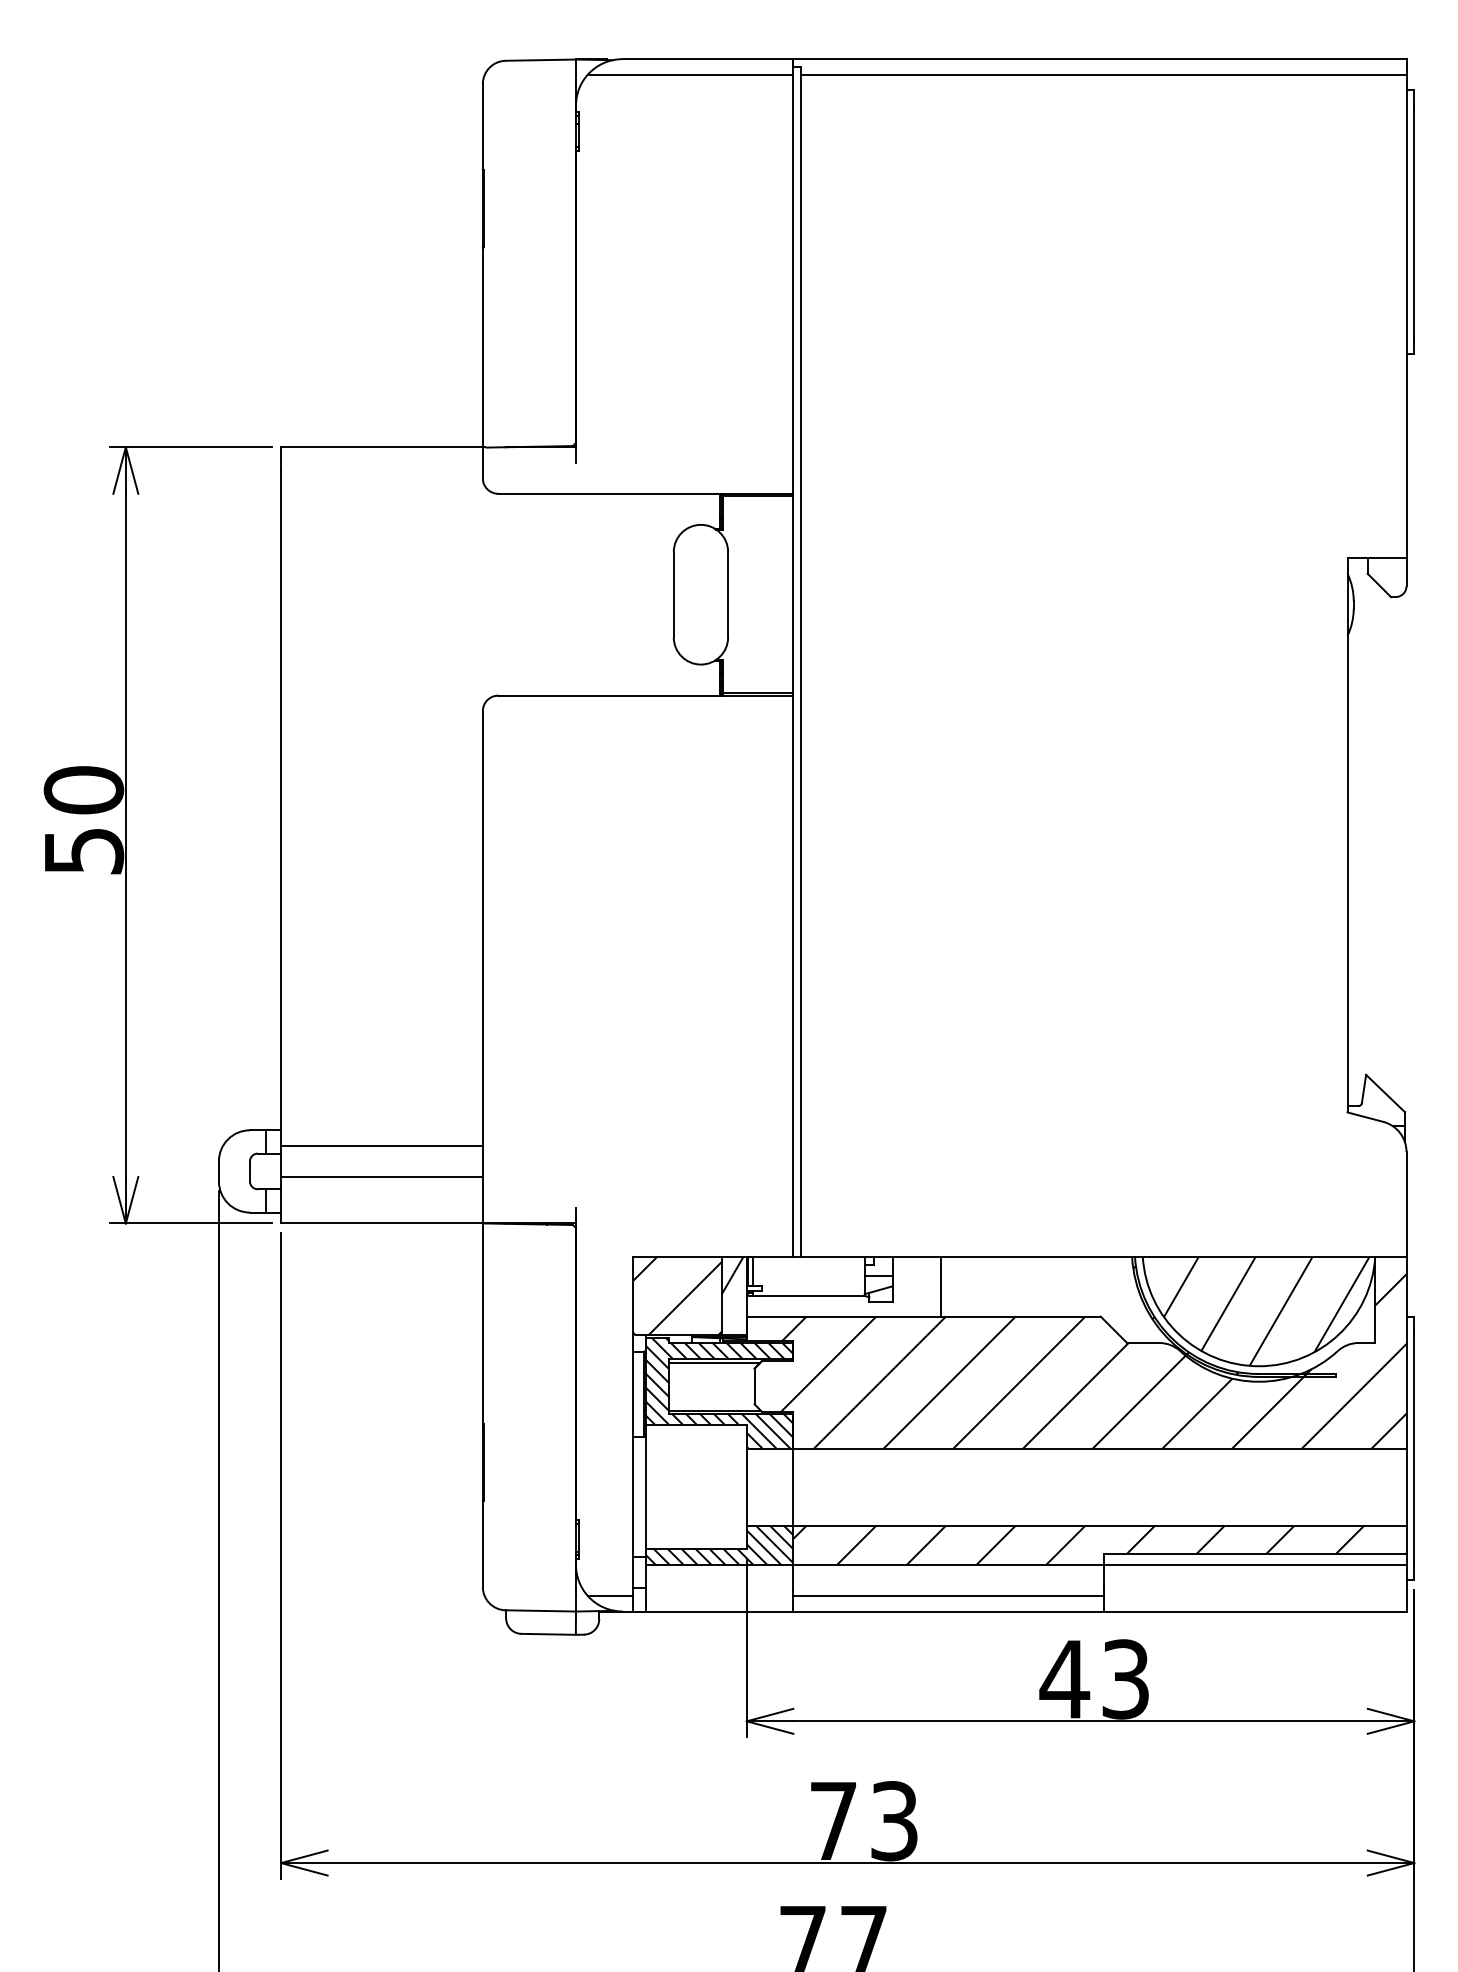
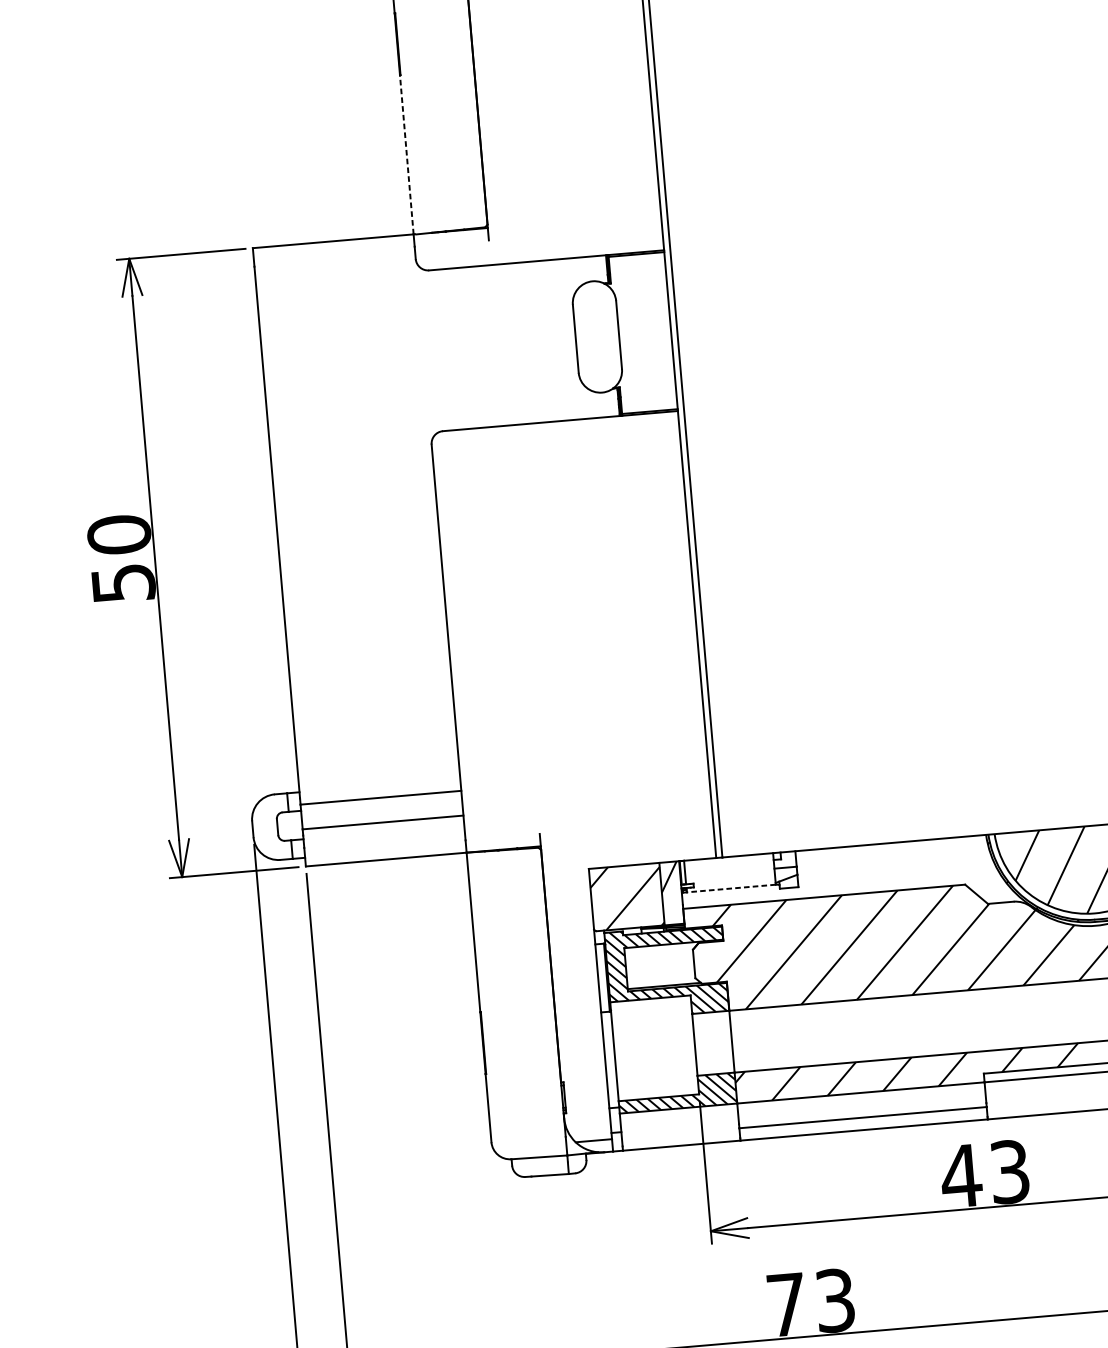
line: (482, 347) -> (406, 154), solid -> dashed
line: (940, 1286) -> (835, 871), removed
line: (808, 1296) -> (731, 888), solid -> dashed
line: (714, 1363) -> (660, 948), removed

